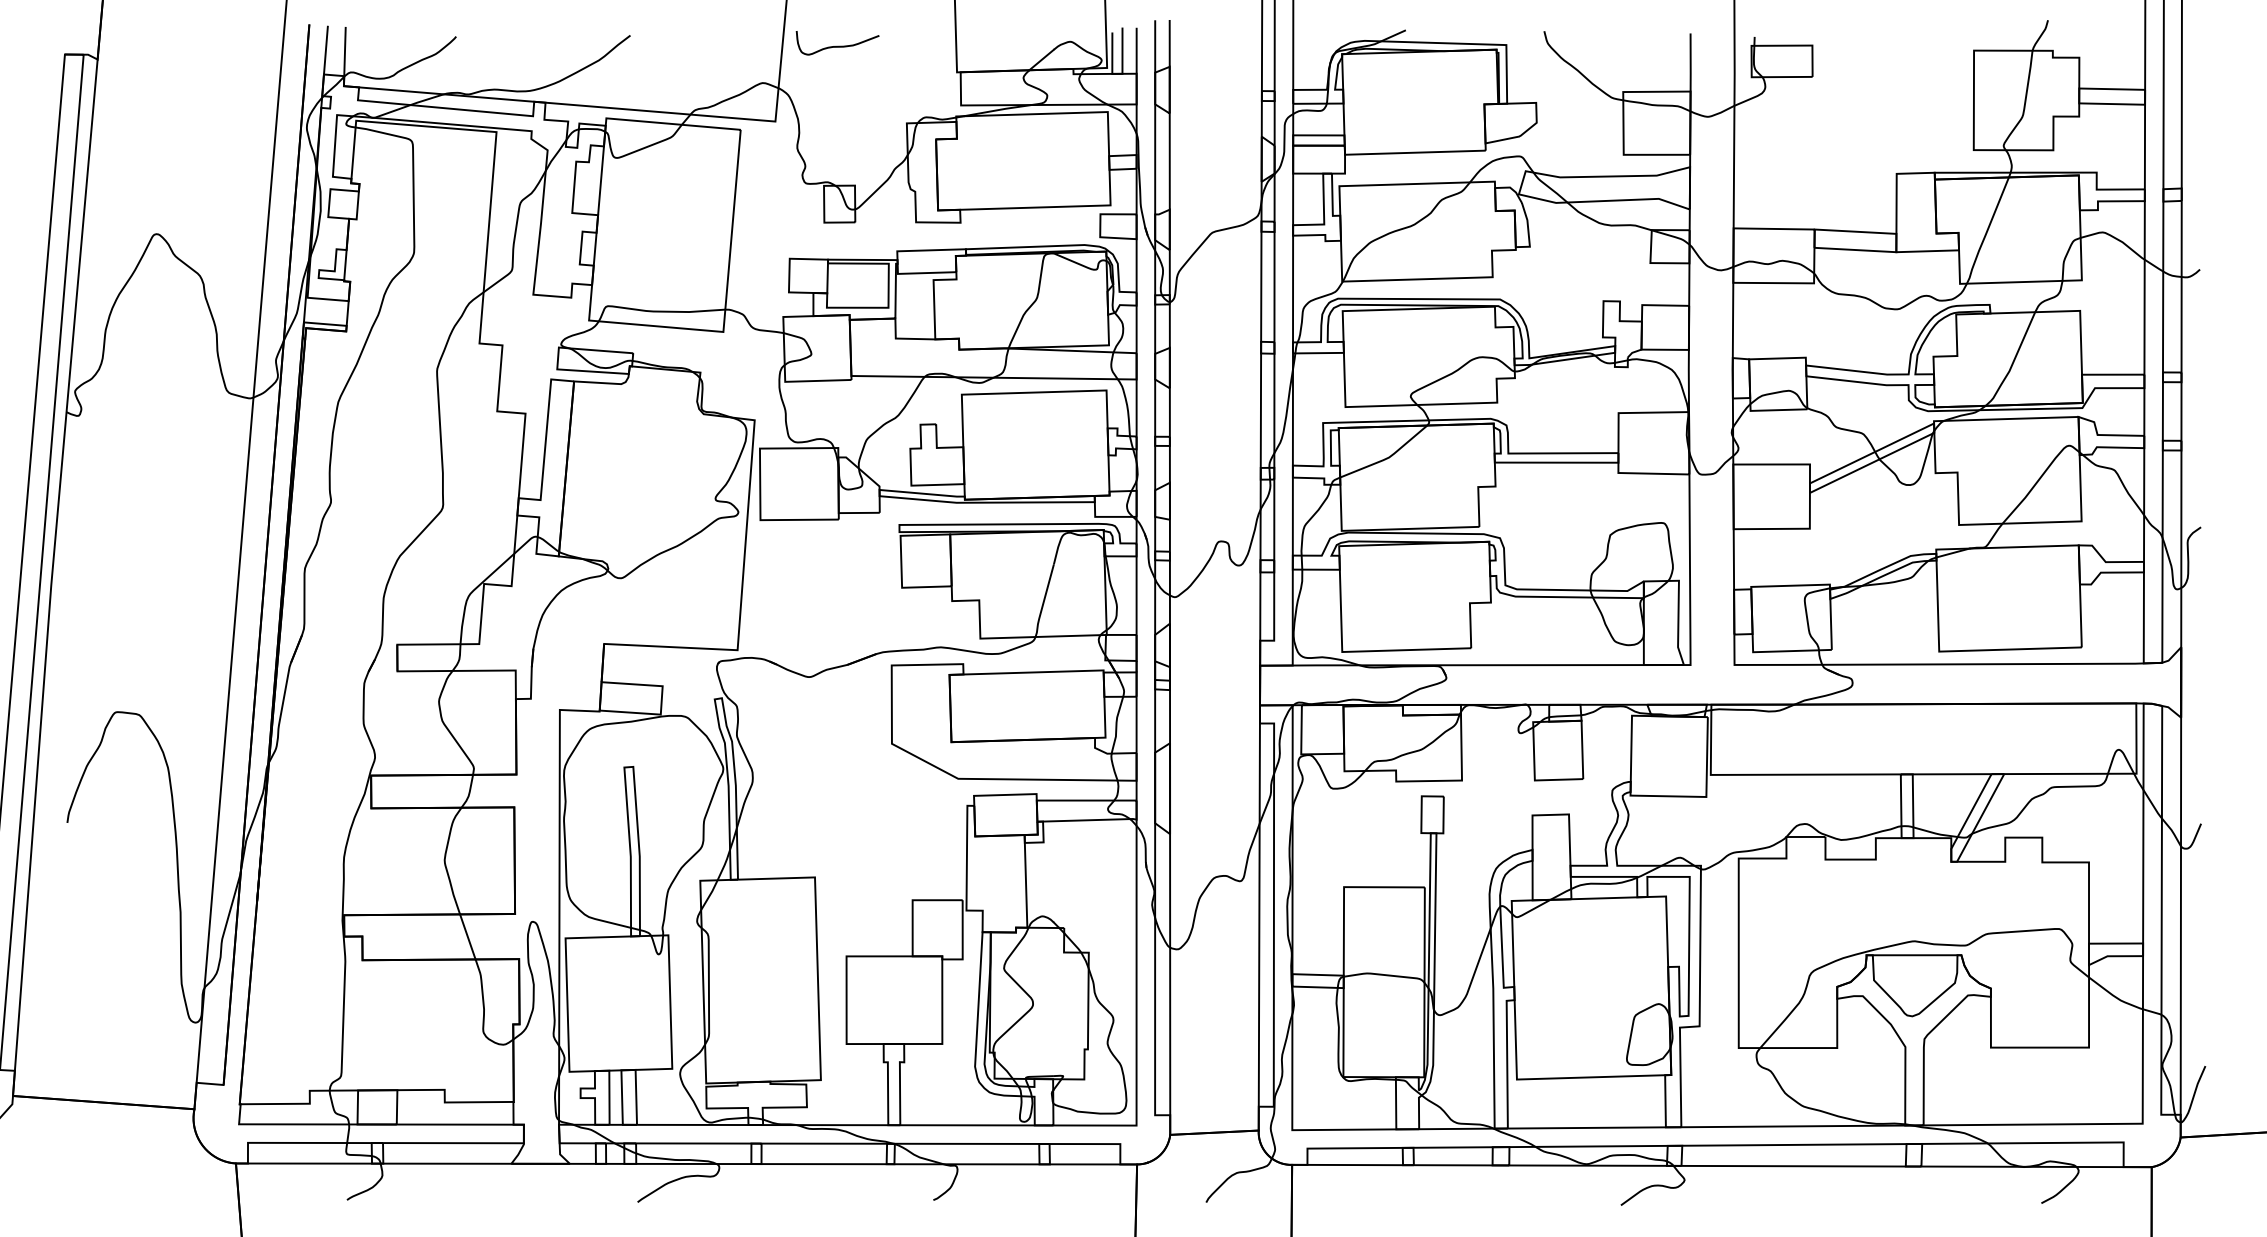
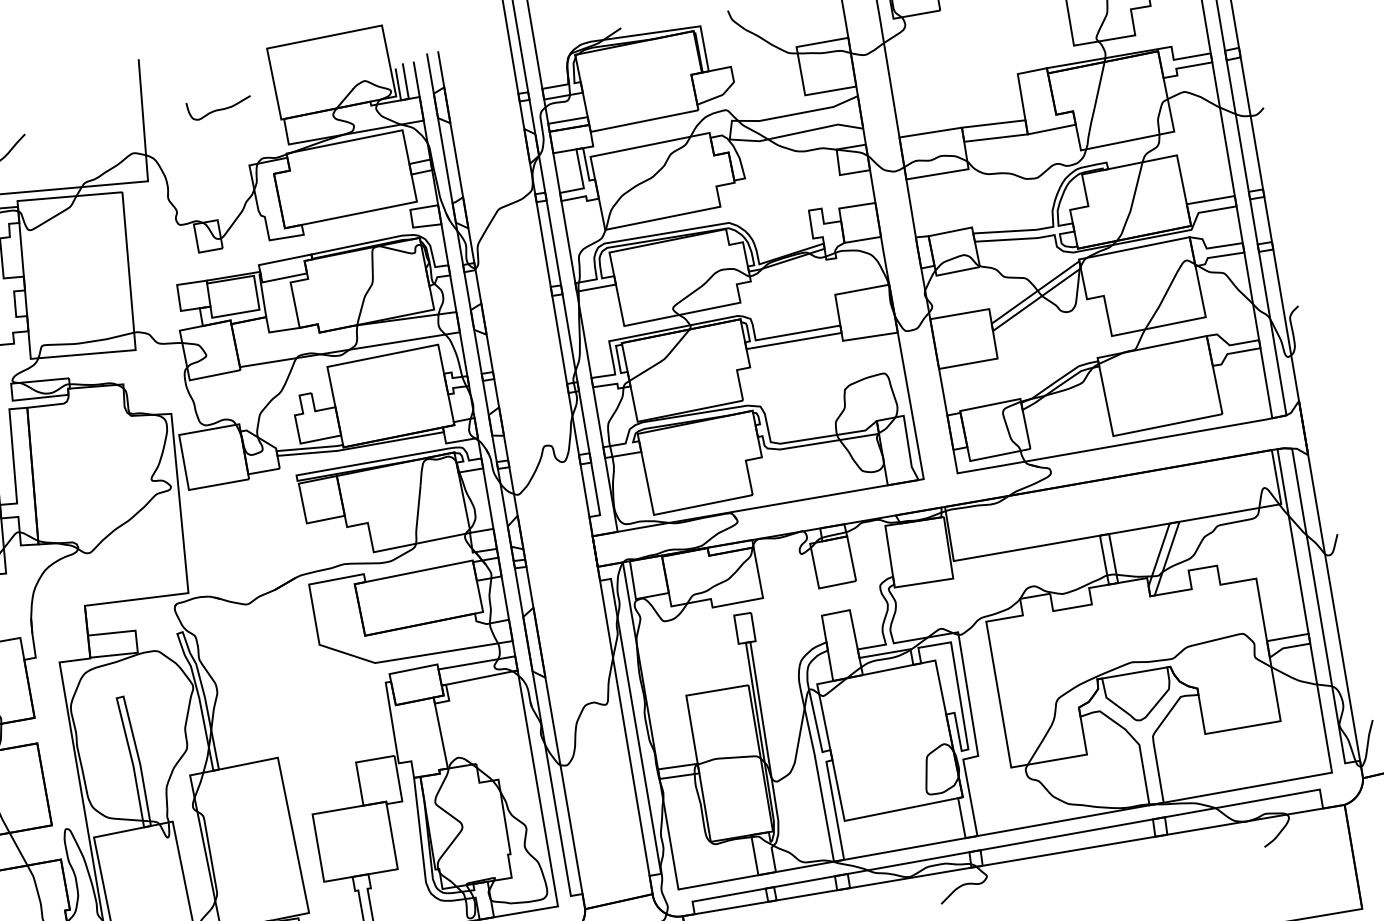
curve: (837, 45) -> (219, 108), moved

